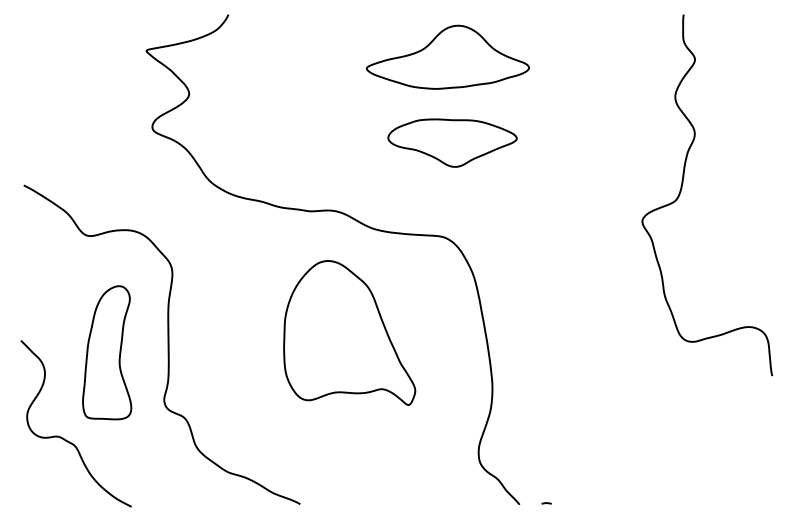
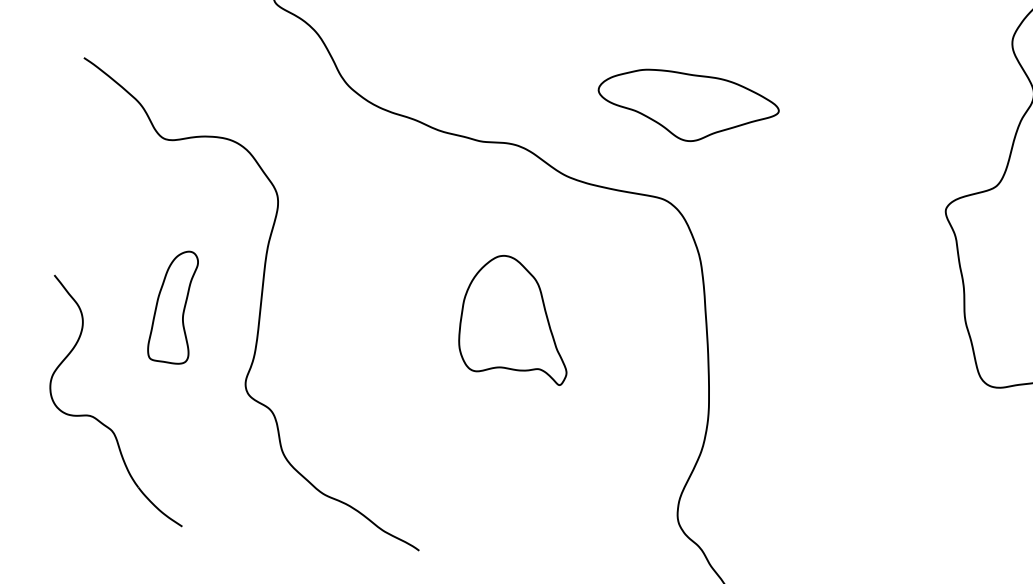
part: (452, 142) -> (687, 106), moved
part: (349, 332) -> (516, 317), size x0.6
part: (107, 352) -> (173, 306), size x0.6

